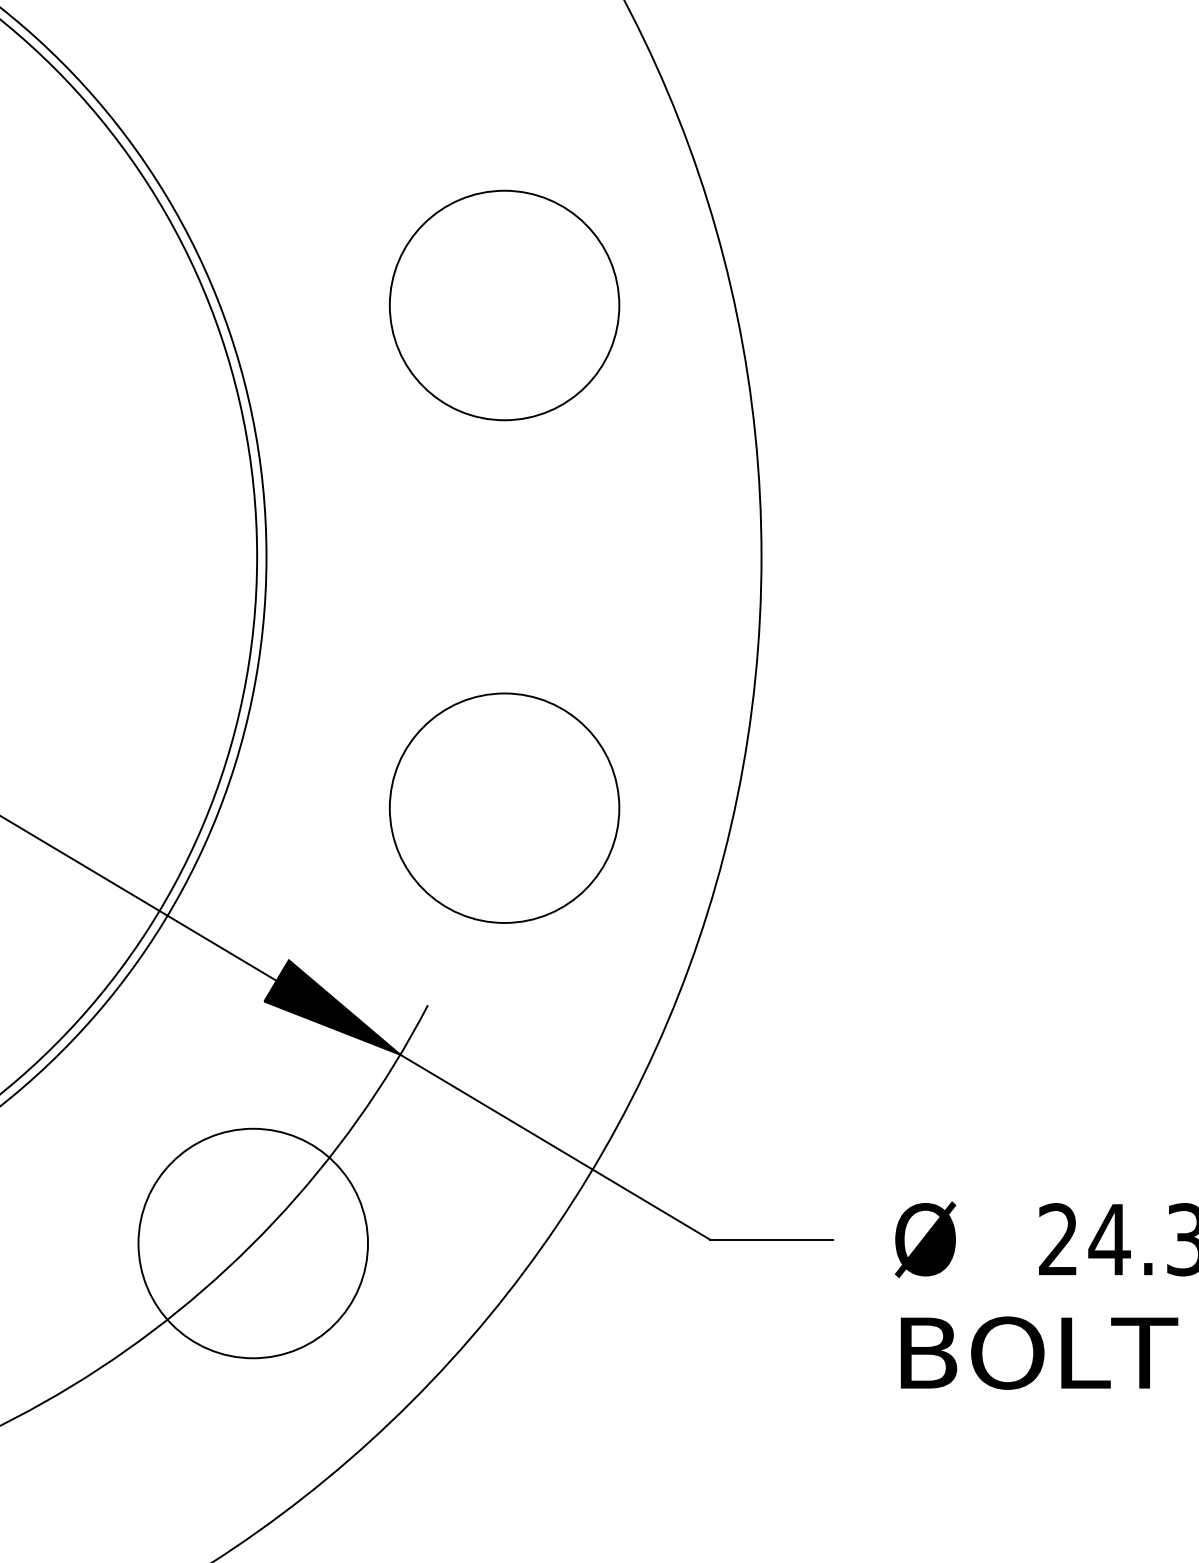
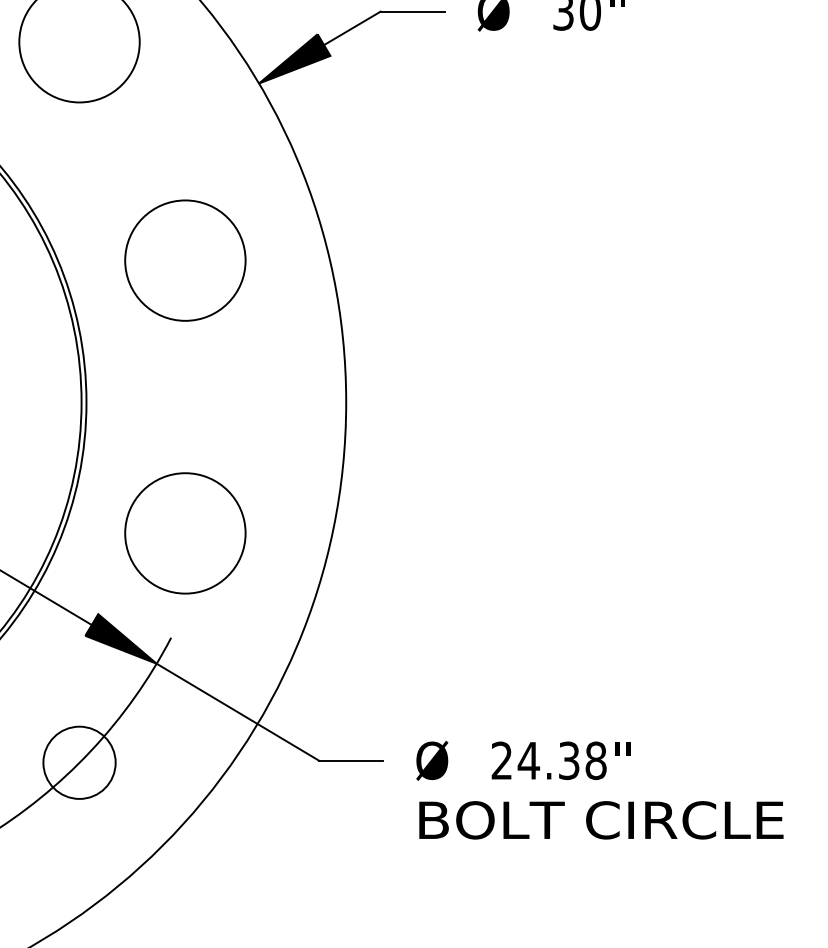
circle: (504, 305) -> (185, 260), moved
circle: (504, 808) -> (185, 533), moved
circle: (253, 1242) -> (79, 762), size x0.6

